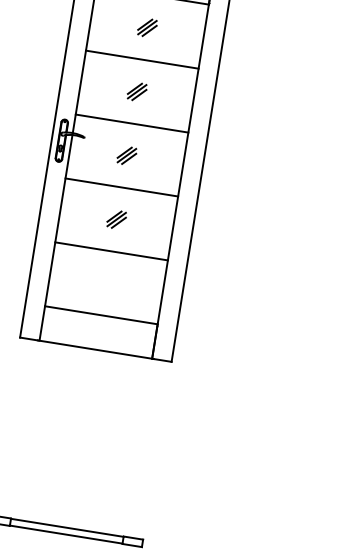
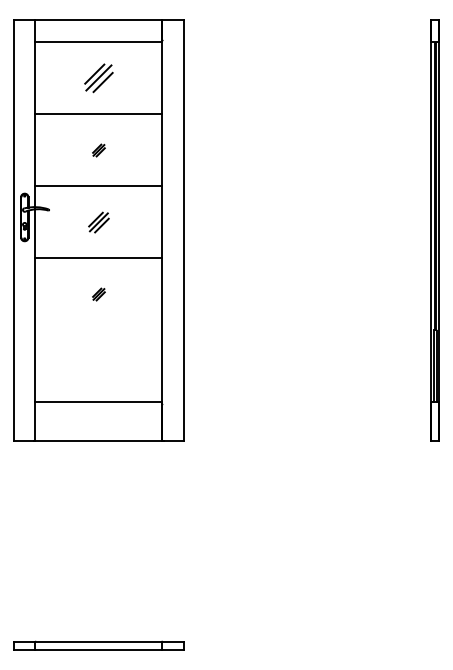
part: (147, 27) -> (98, 78), size x1.4
part: (136, 91) -> (98, 150), size x0.6
part: (116, 219) -> (98, 294), size x0.6
line: (111, 251) -> (98, 330), removed

